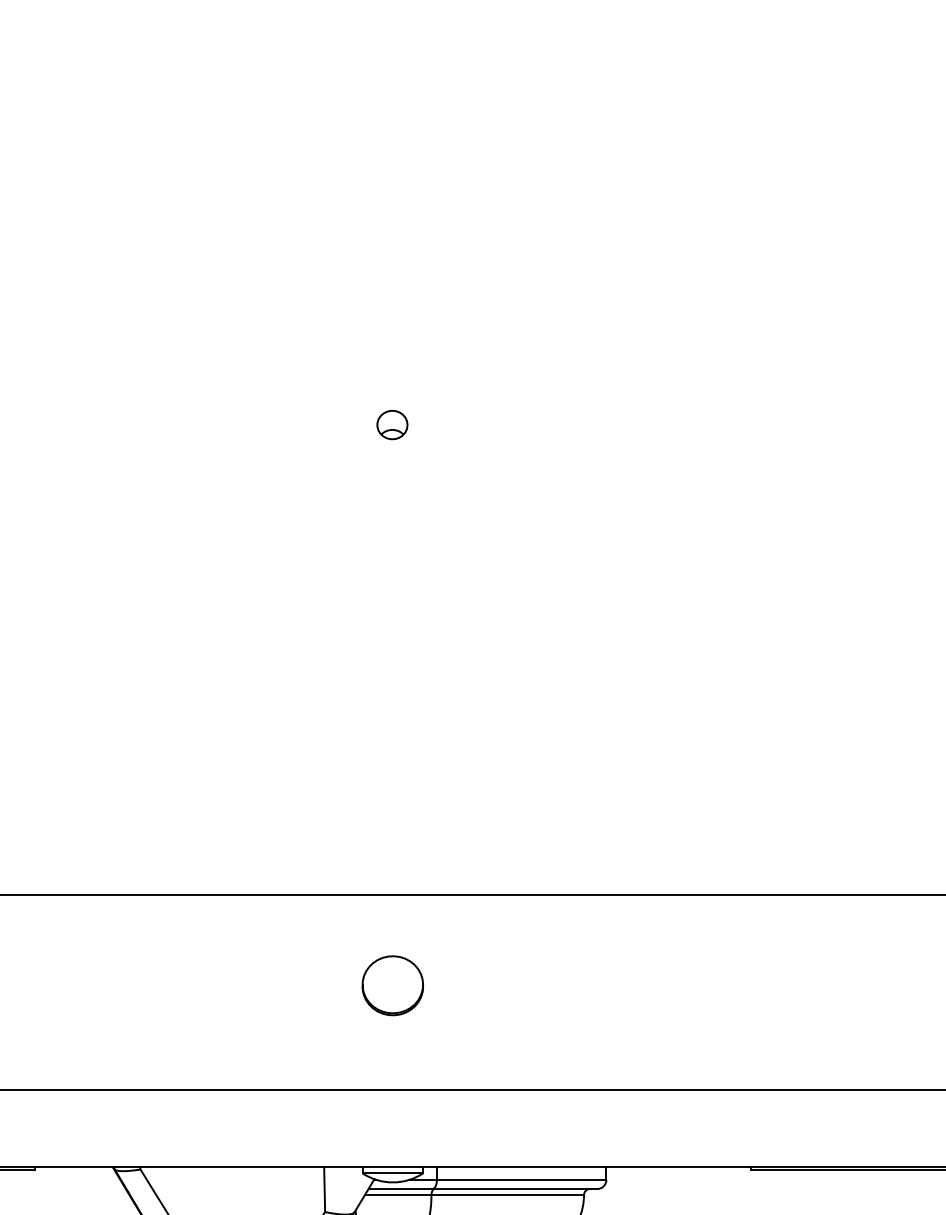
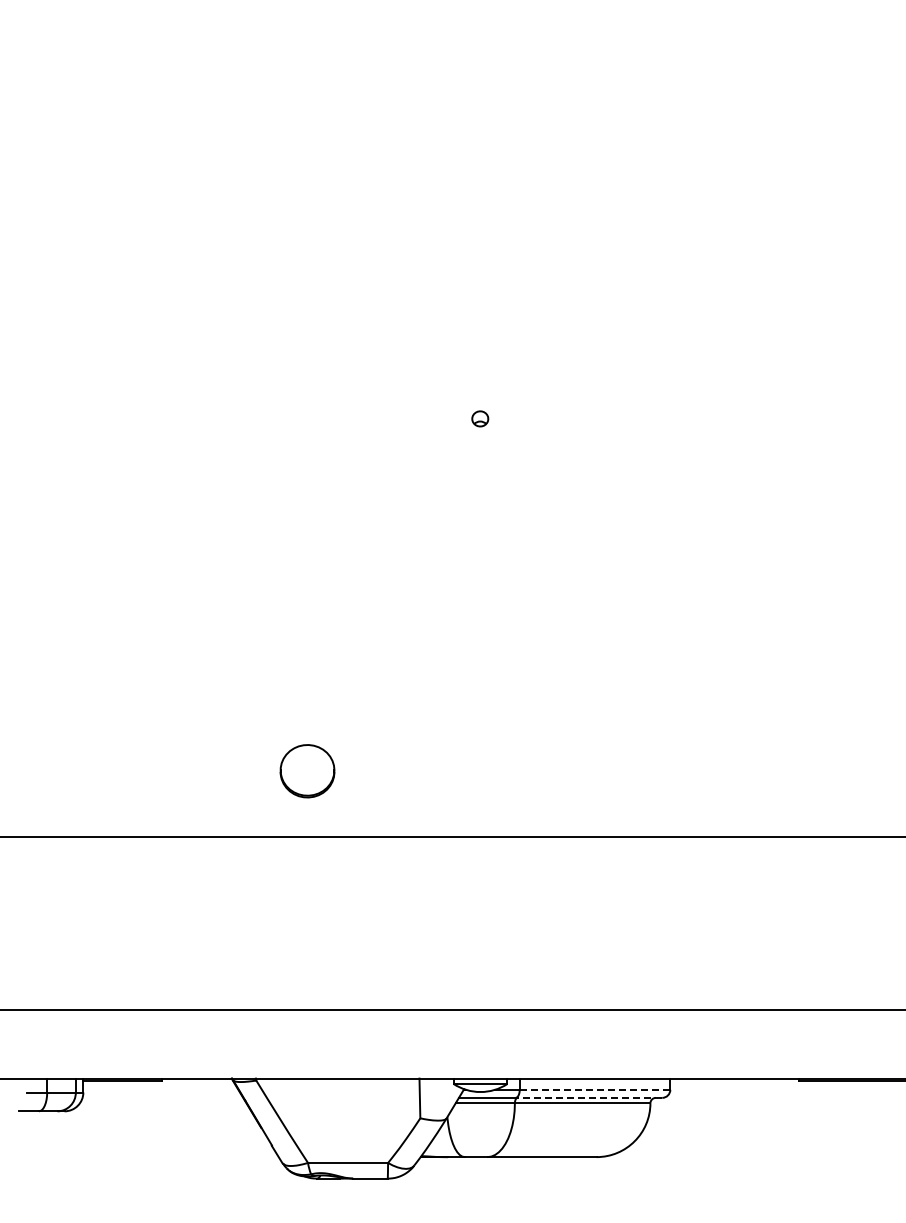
part: (392, 424) -> (480, 418), size x0.6
part: (392, 986) -> (307, 771), moved
line: (522, 1179) -> (595, 1089), solid -> dashed
line: (514, 1188) -> (588, 1097), solid -> dashed

